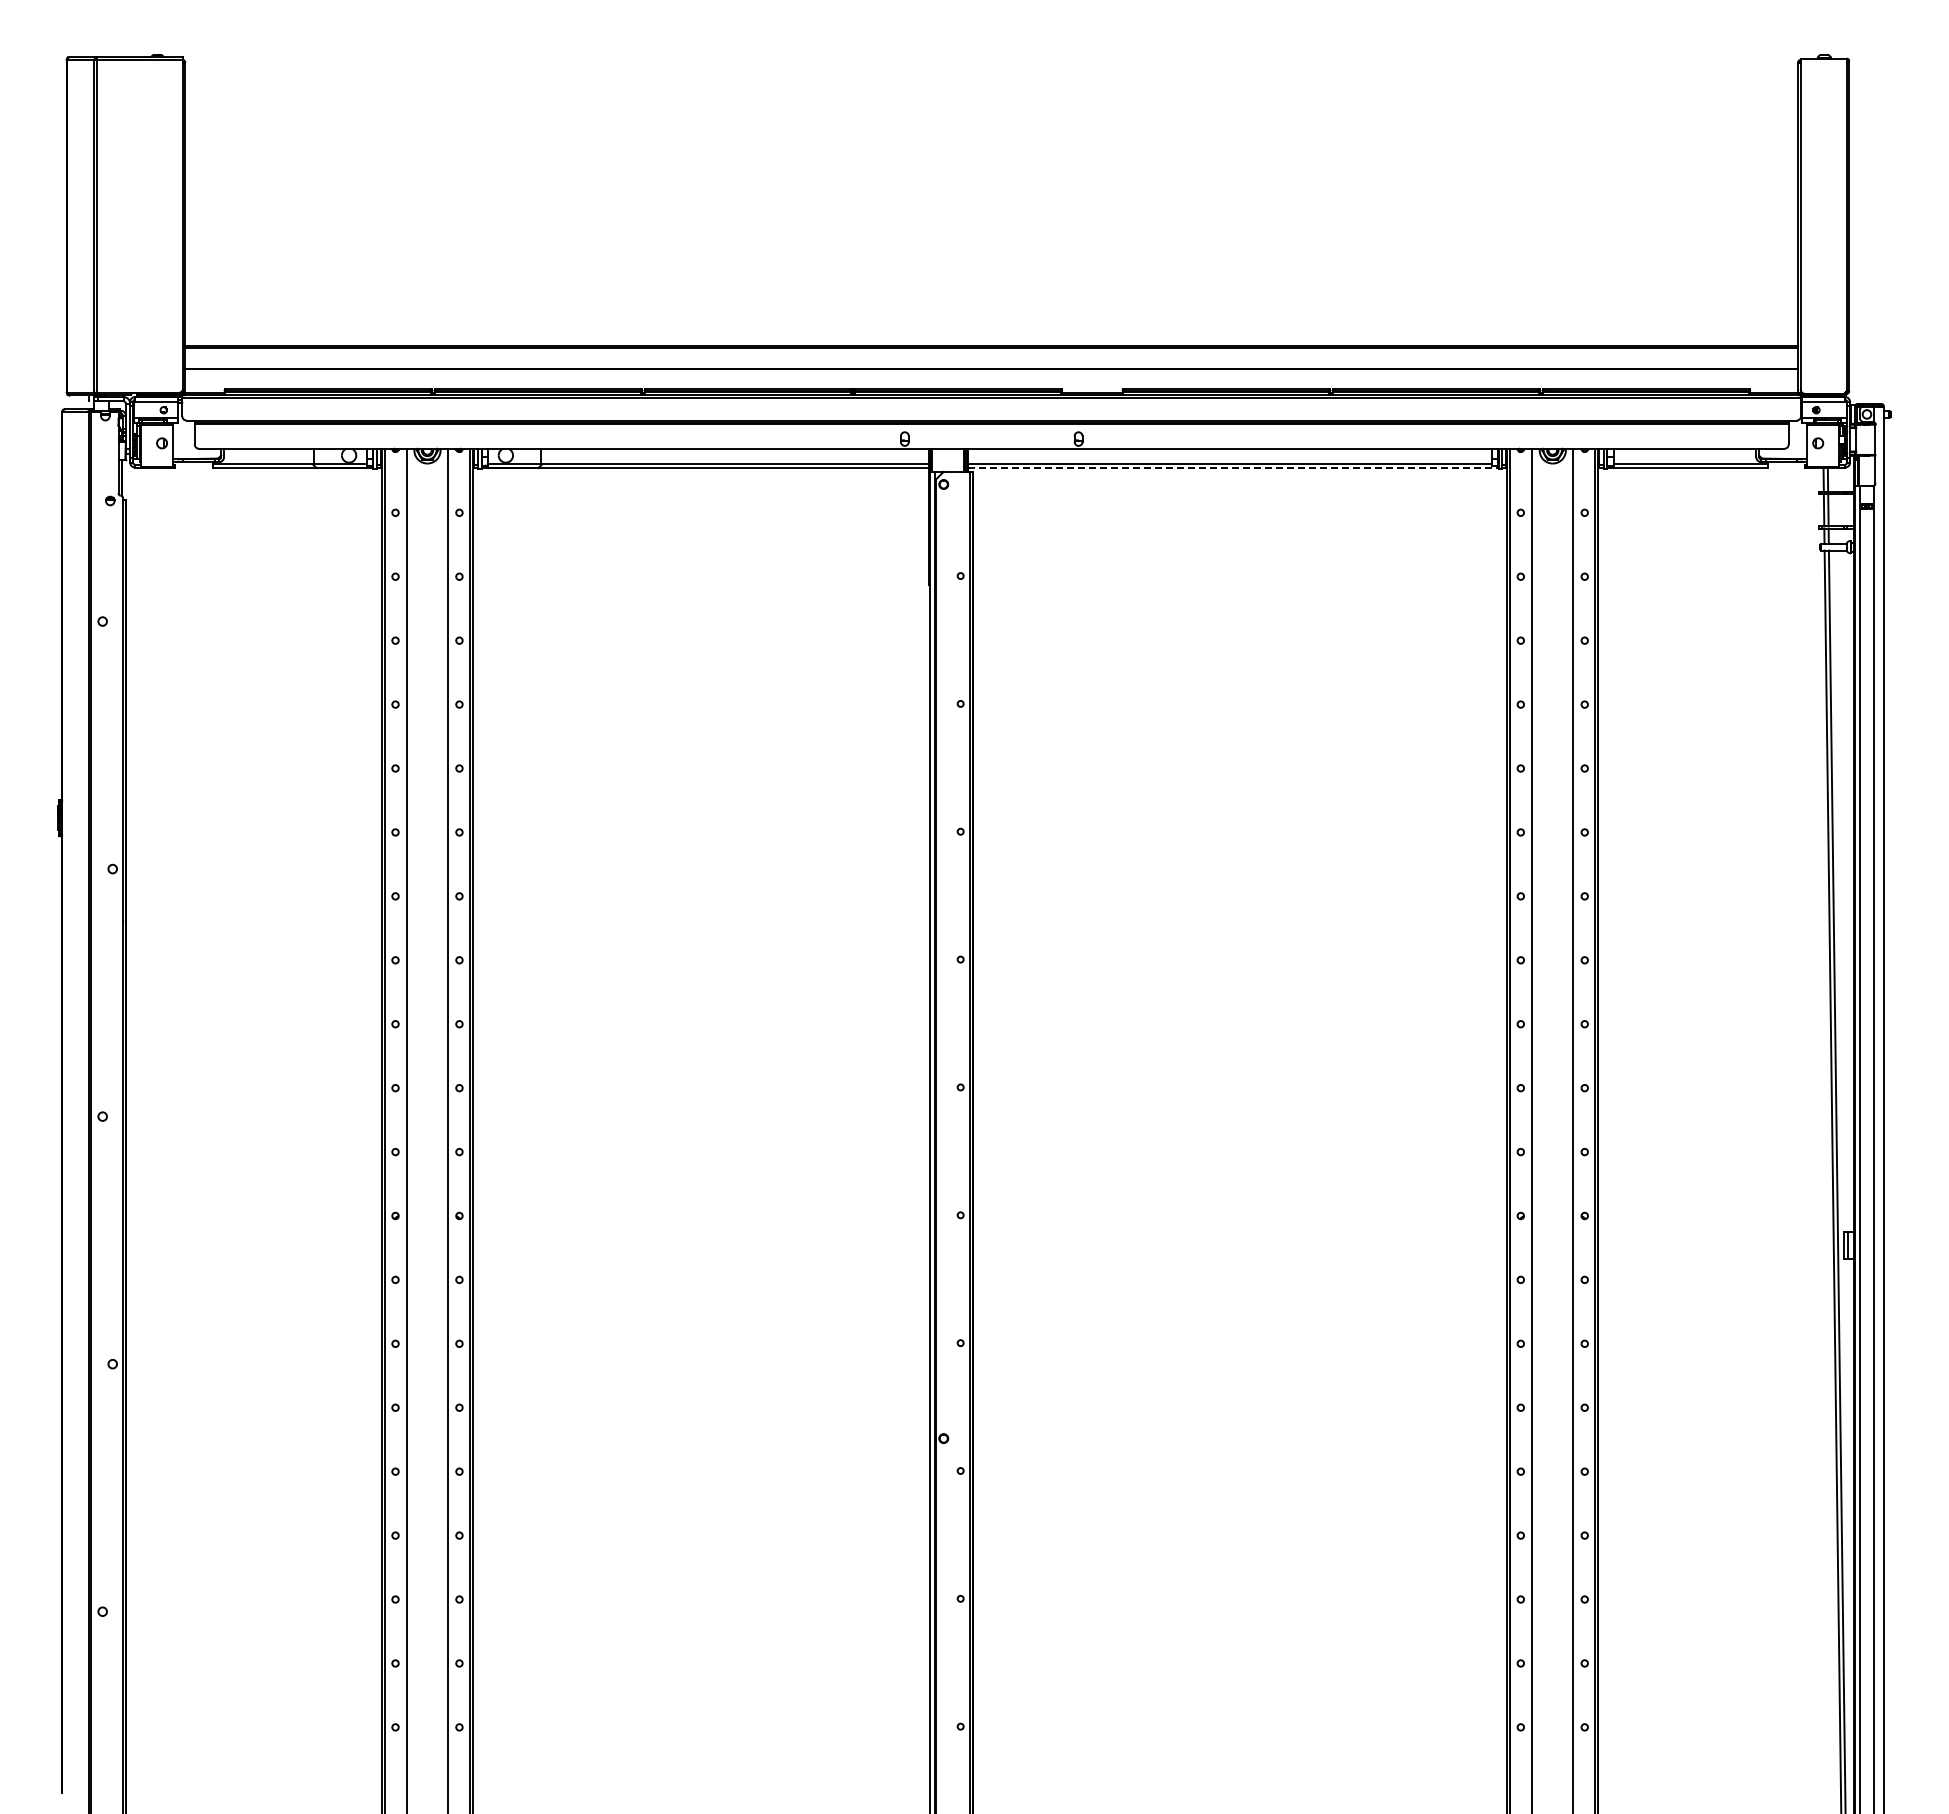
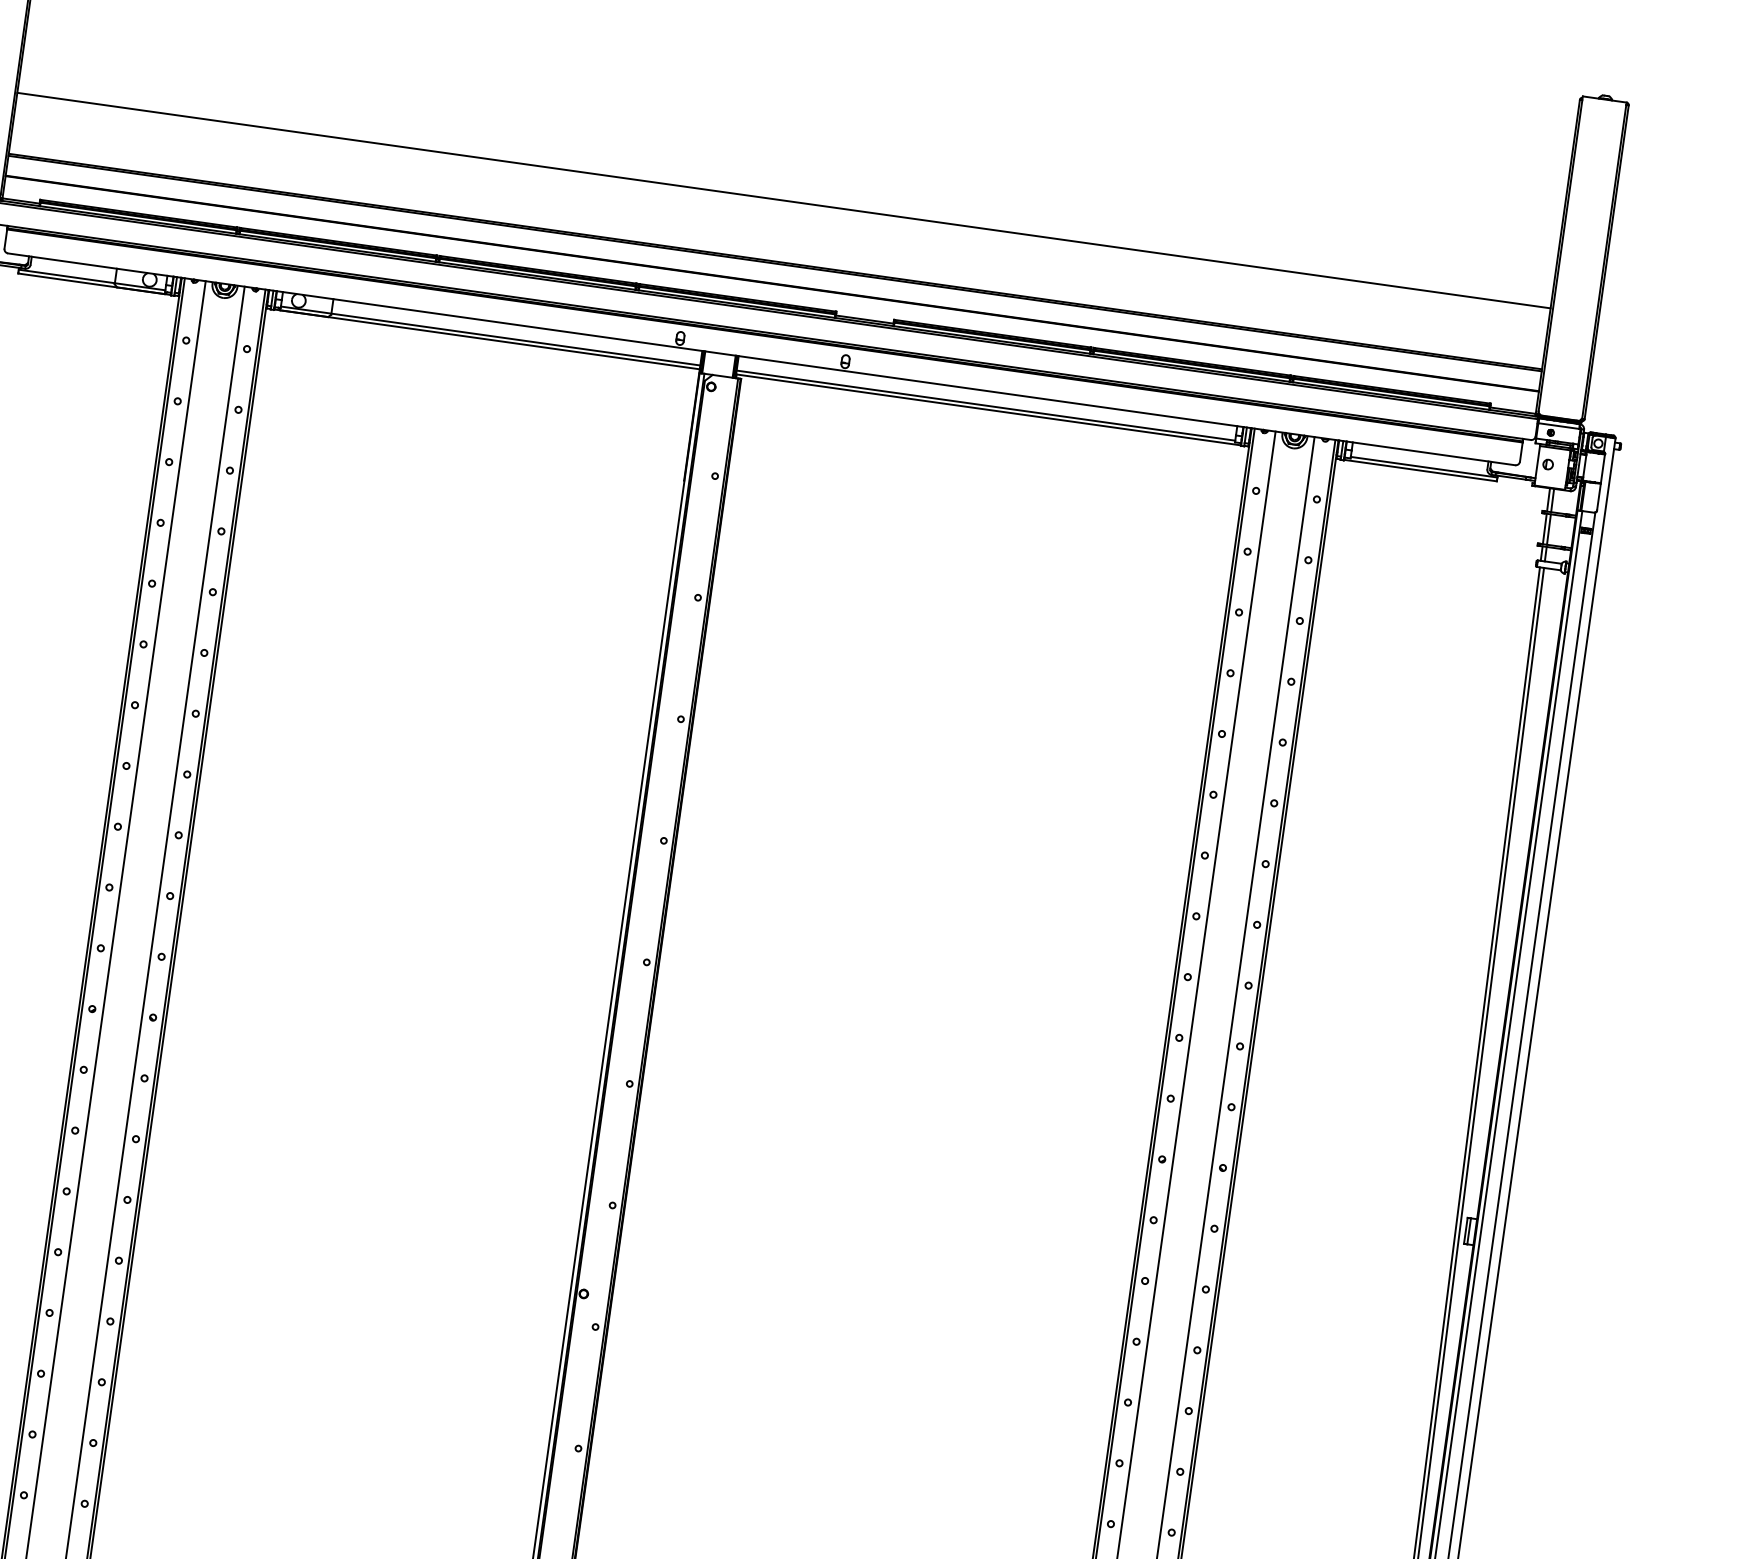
line: (991, 281) -> (783, 200), added
line: (1233, 468) -> (988, 410), dashed -> solid

